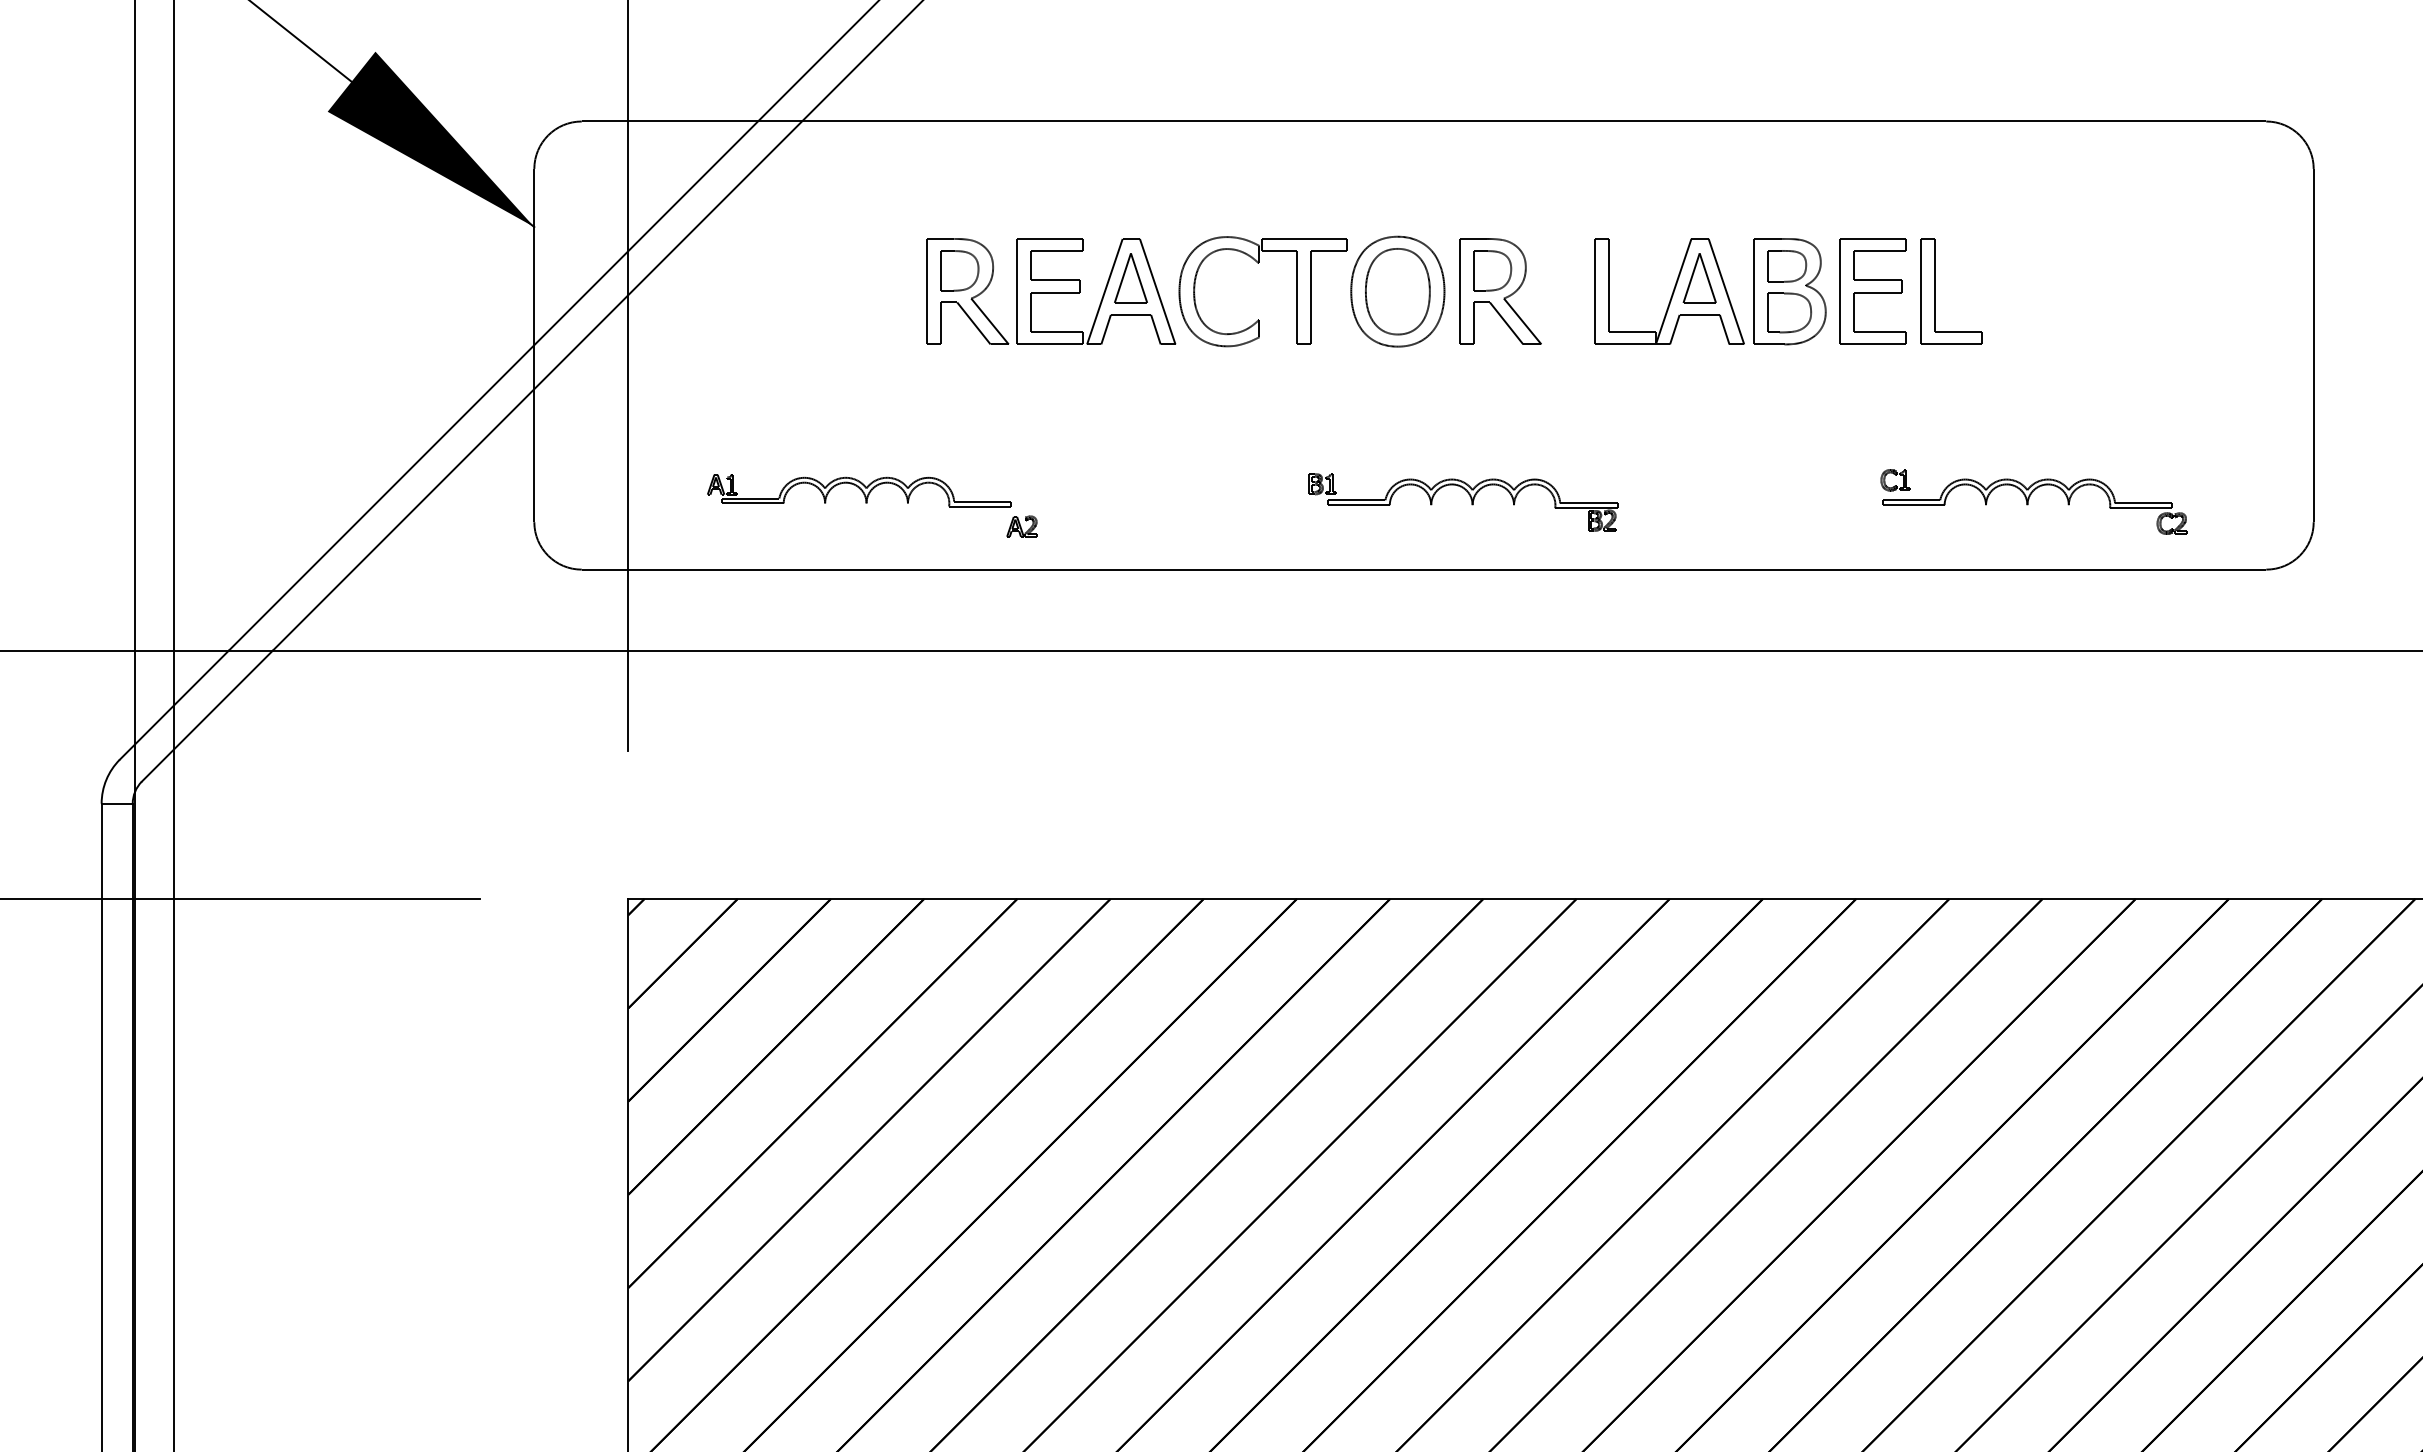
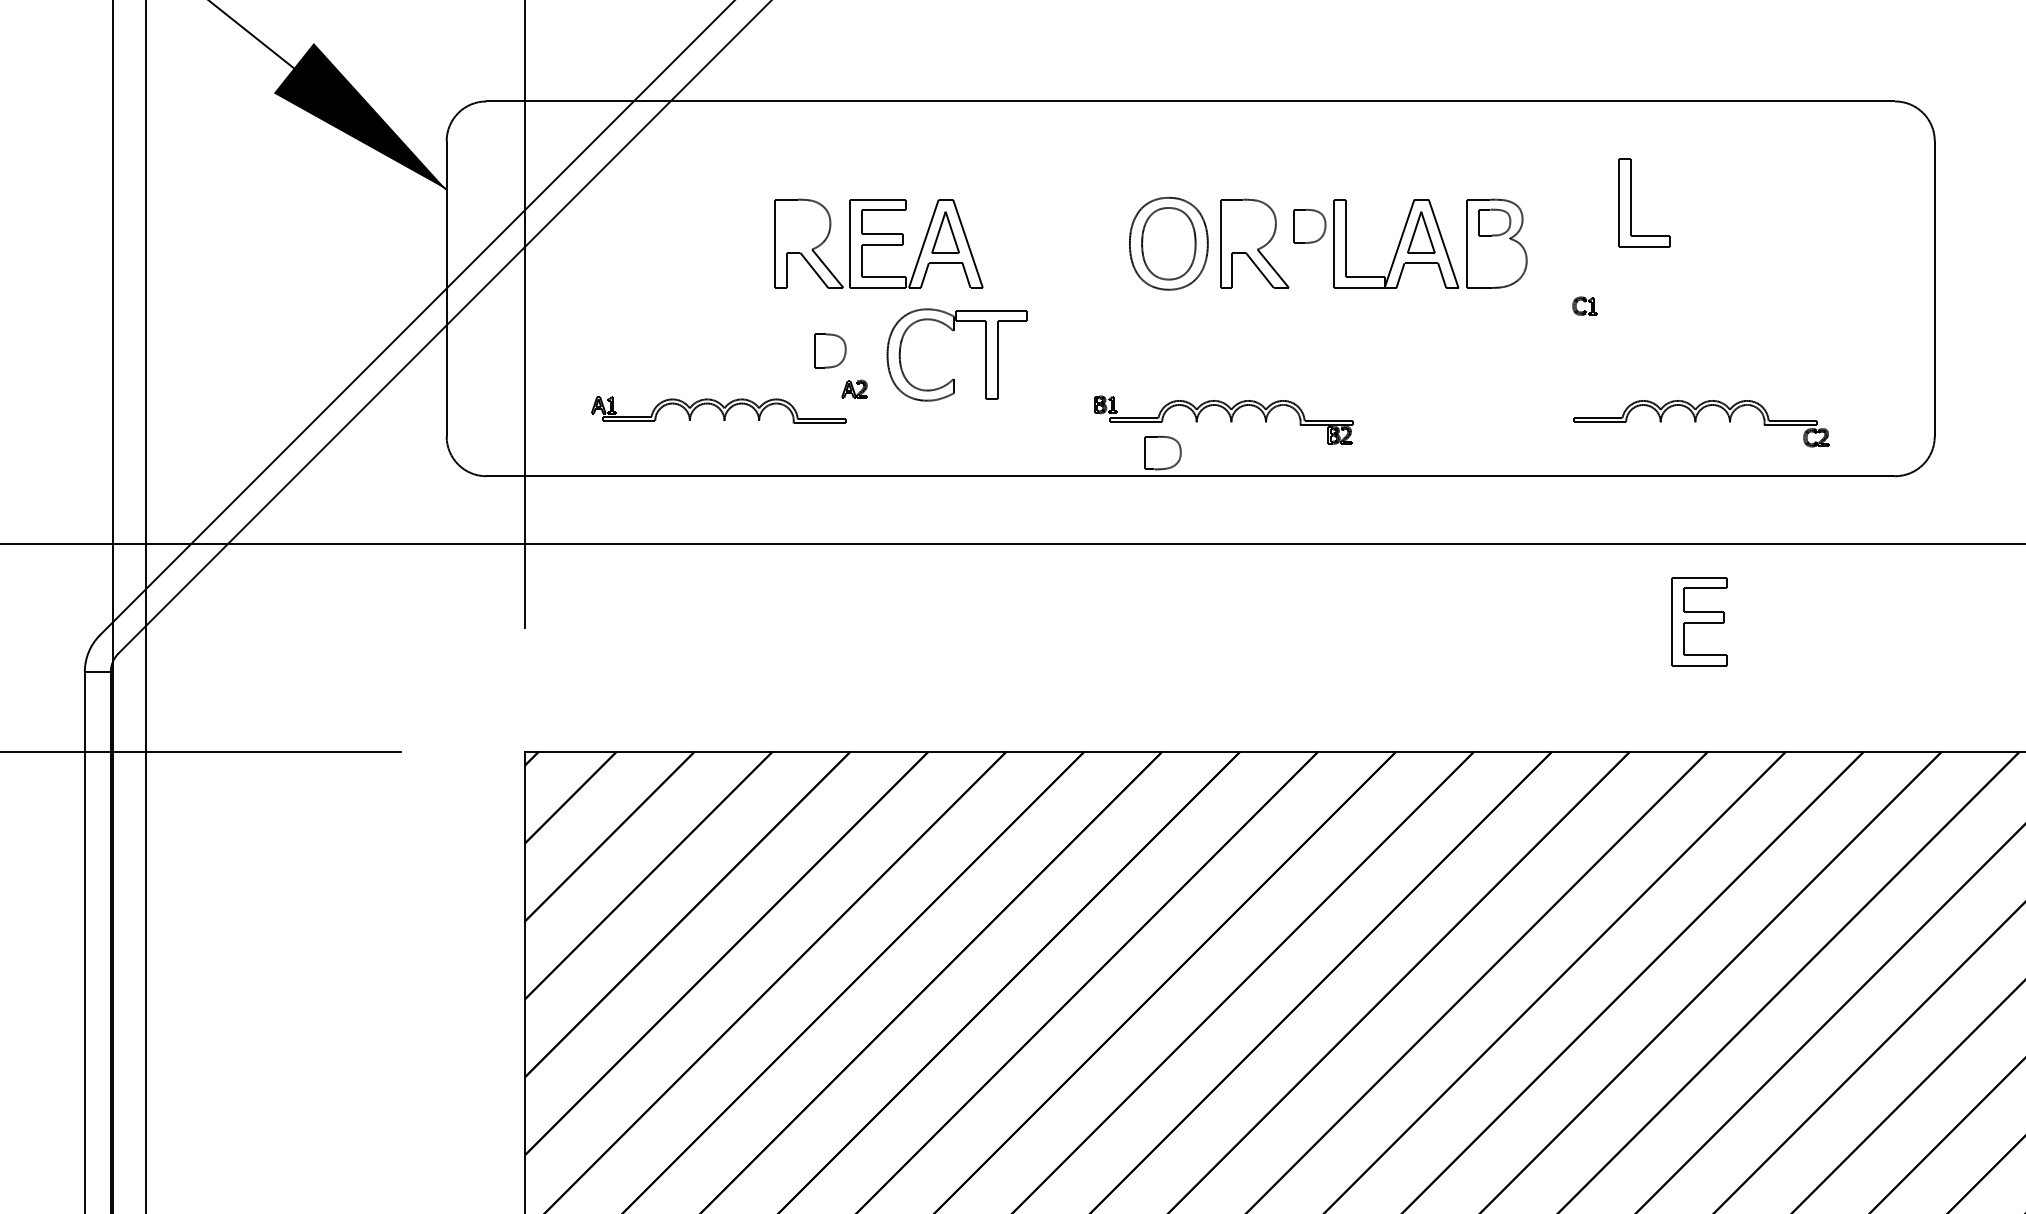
part: (1258, 263) -> (953, 331), moved
part: (959, 270) -> (829, 350), moved
part: (1492, 270) -> (1309, 226), moved
part: (1872, 291) -> (1699, 621), moved
part: (1935, 291) -> (1631, 202), moved
part: (1789, 312) -> (1162, 452), moved
part: (1895, 480) -> (1585, 306), moved
part: (1021, 526) -> (854, 389), moved

